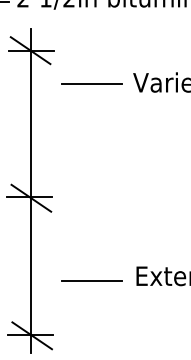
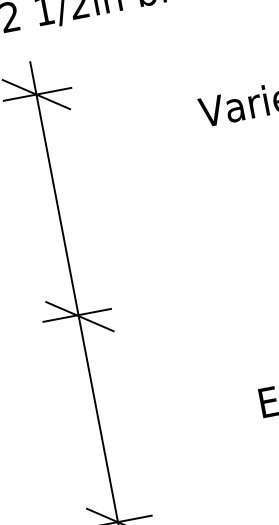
line: (91, 83) -> (137, 126), removed
line: (91, 280) -> (194, 423), removed

